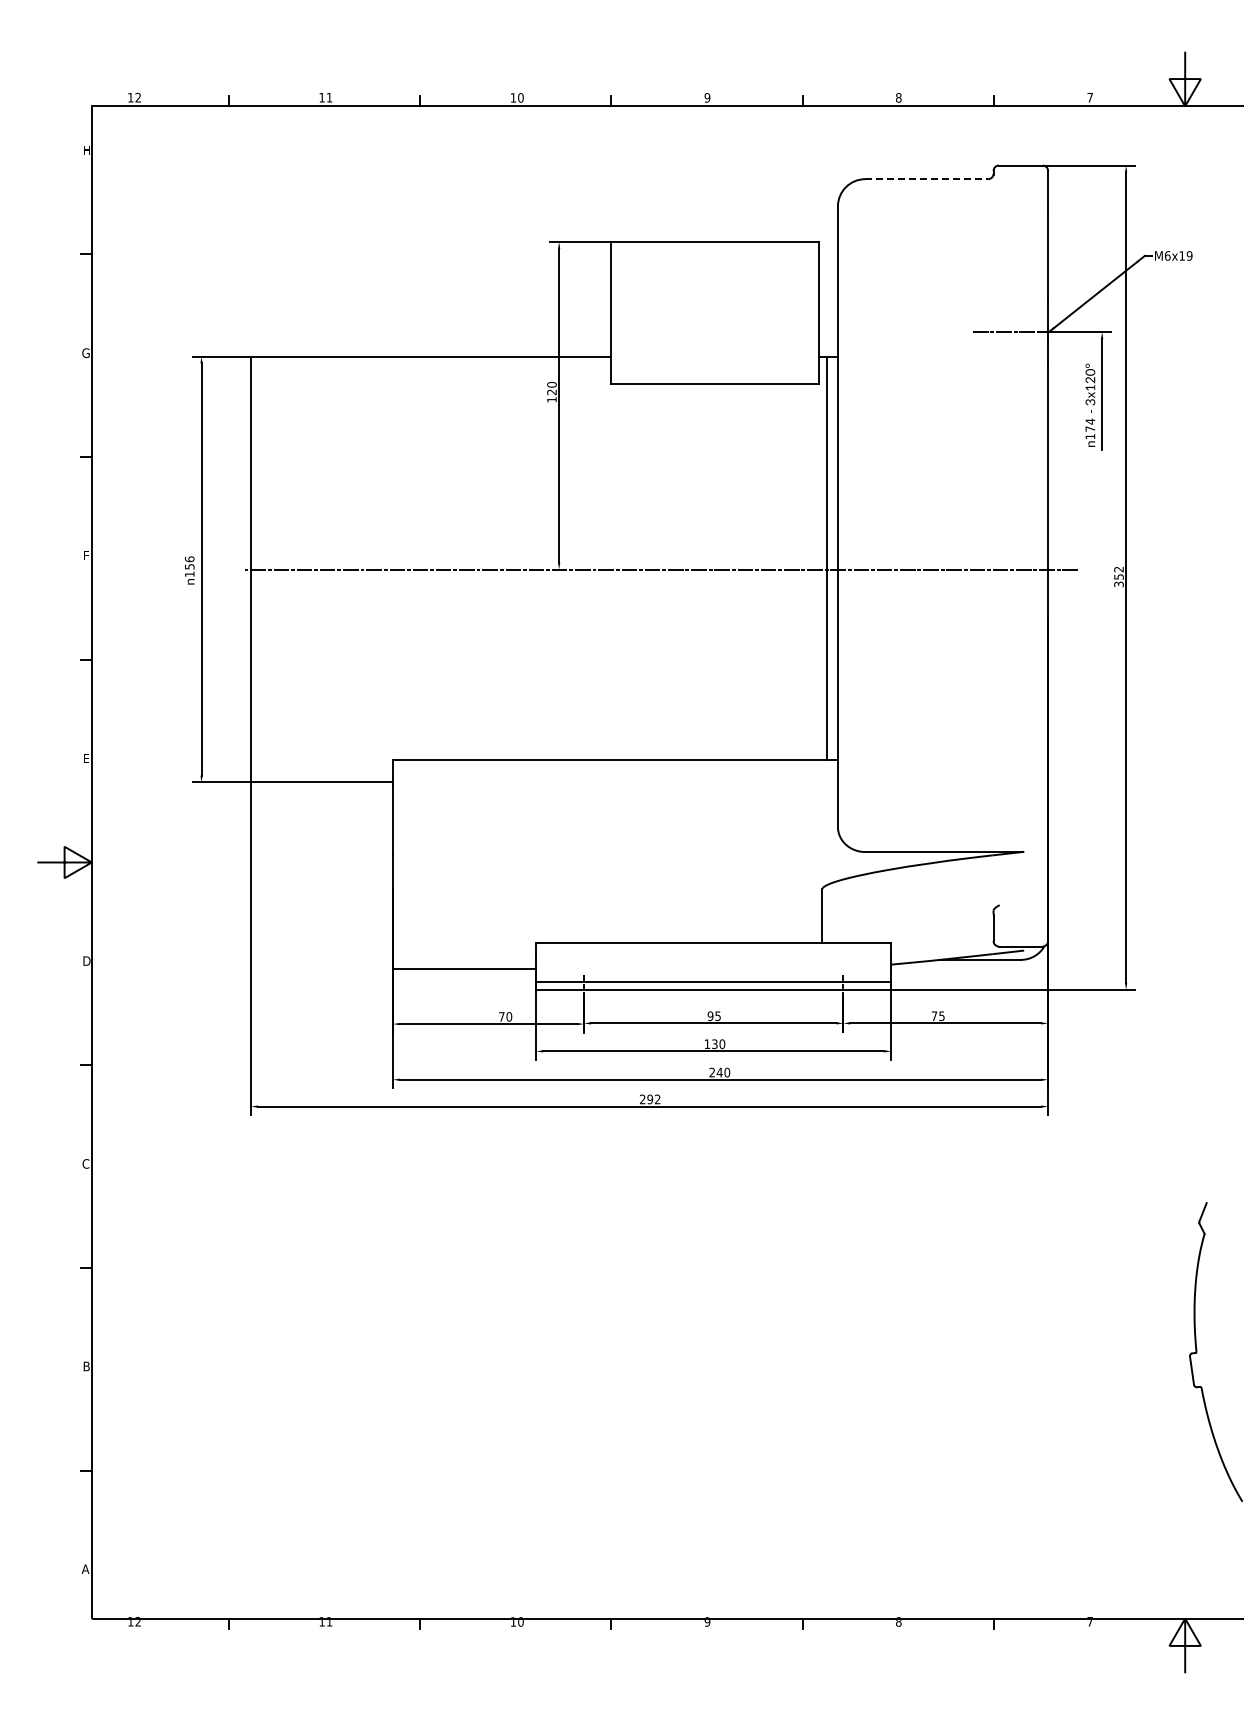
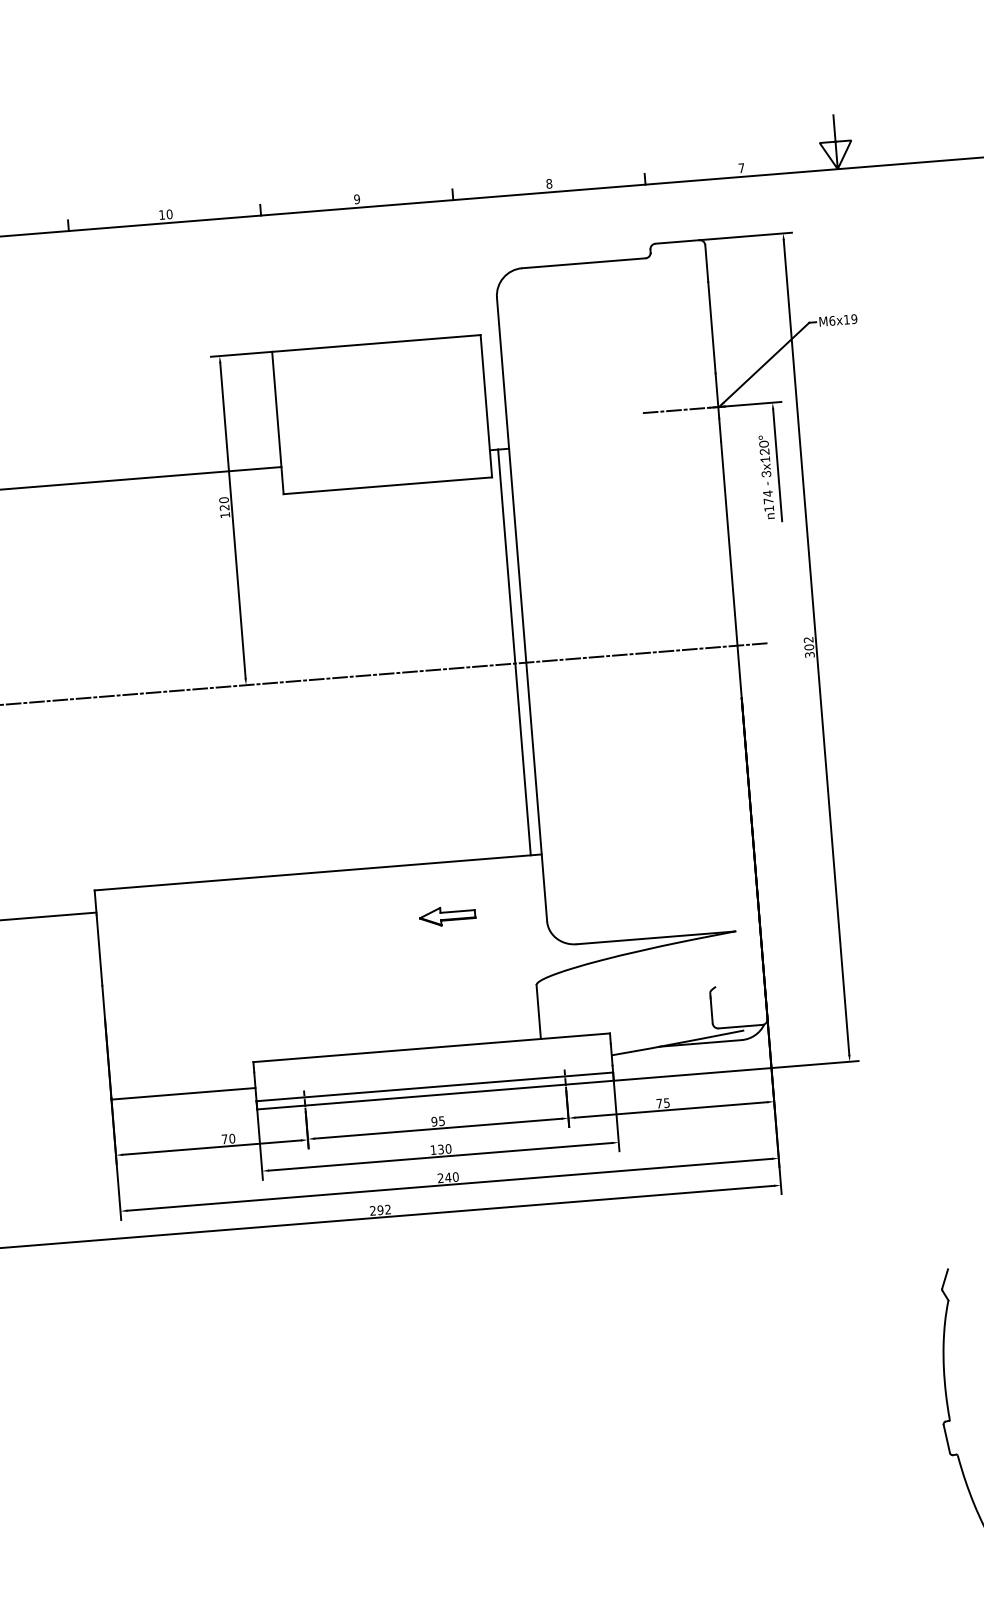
line: (927, 179) -> (584, 263), dashed -> solid
text: (1118, 576) -> (808, 646), 352 -> 302
part: (739, 813) -> (447, 915), added

